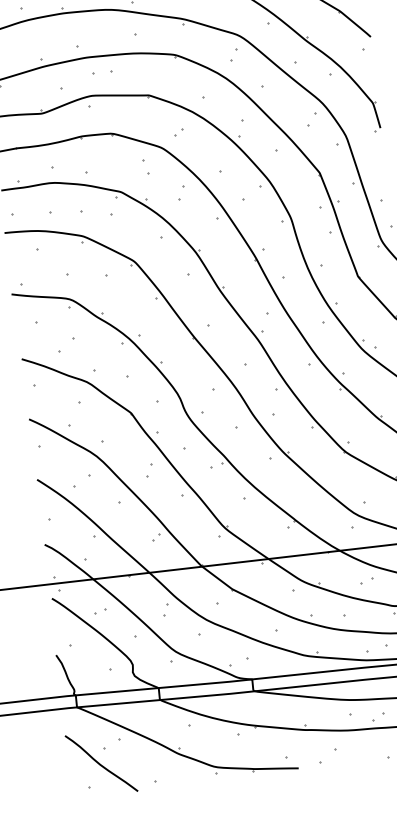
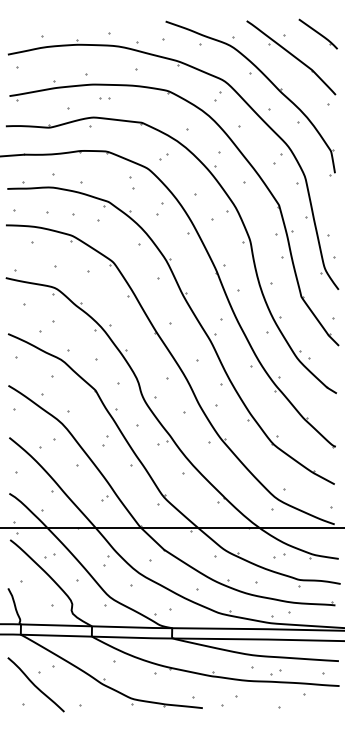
part: (102, 72) -> (104, 98), size x0.62

